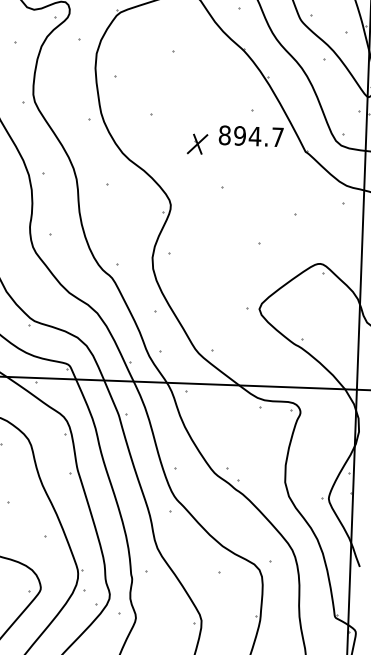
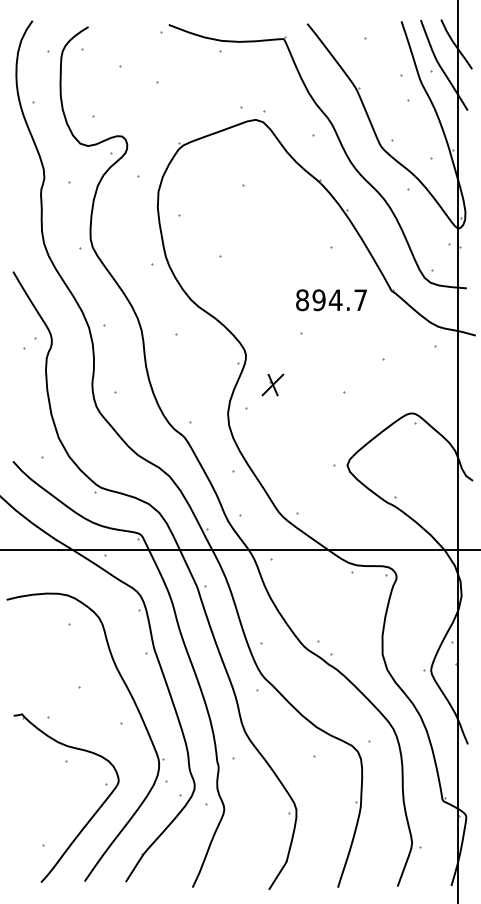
text: (251, 136) -> (331, 300), moved
part: (197, 143) -> (272, 384), moved

